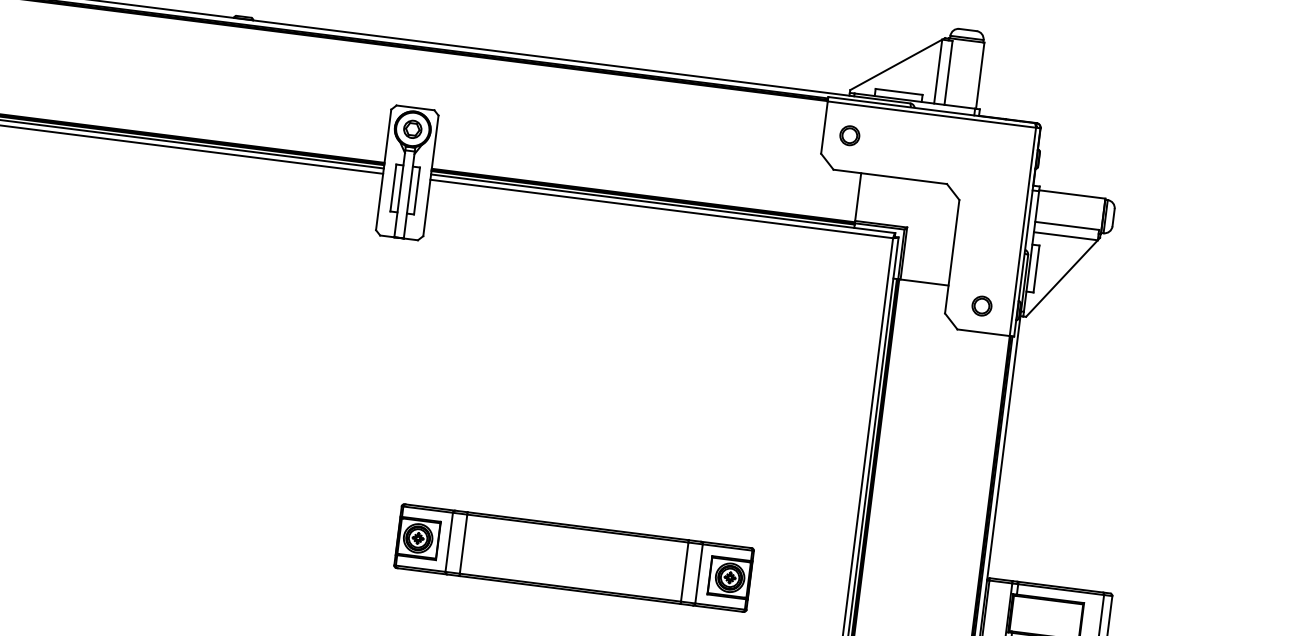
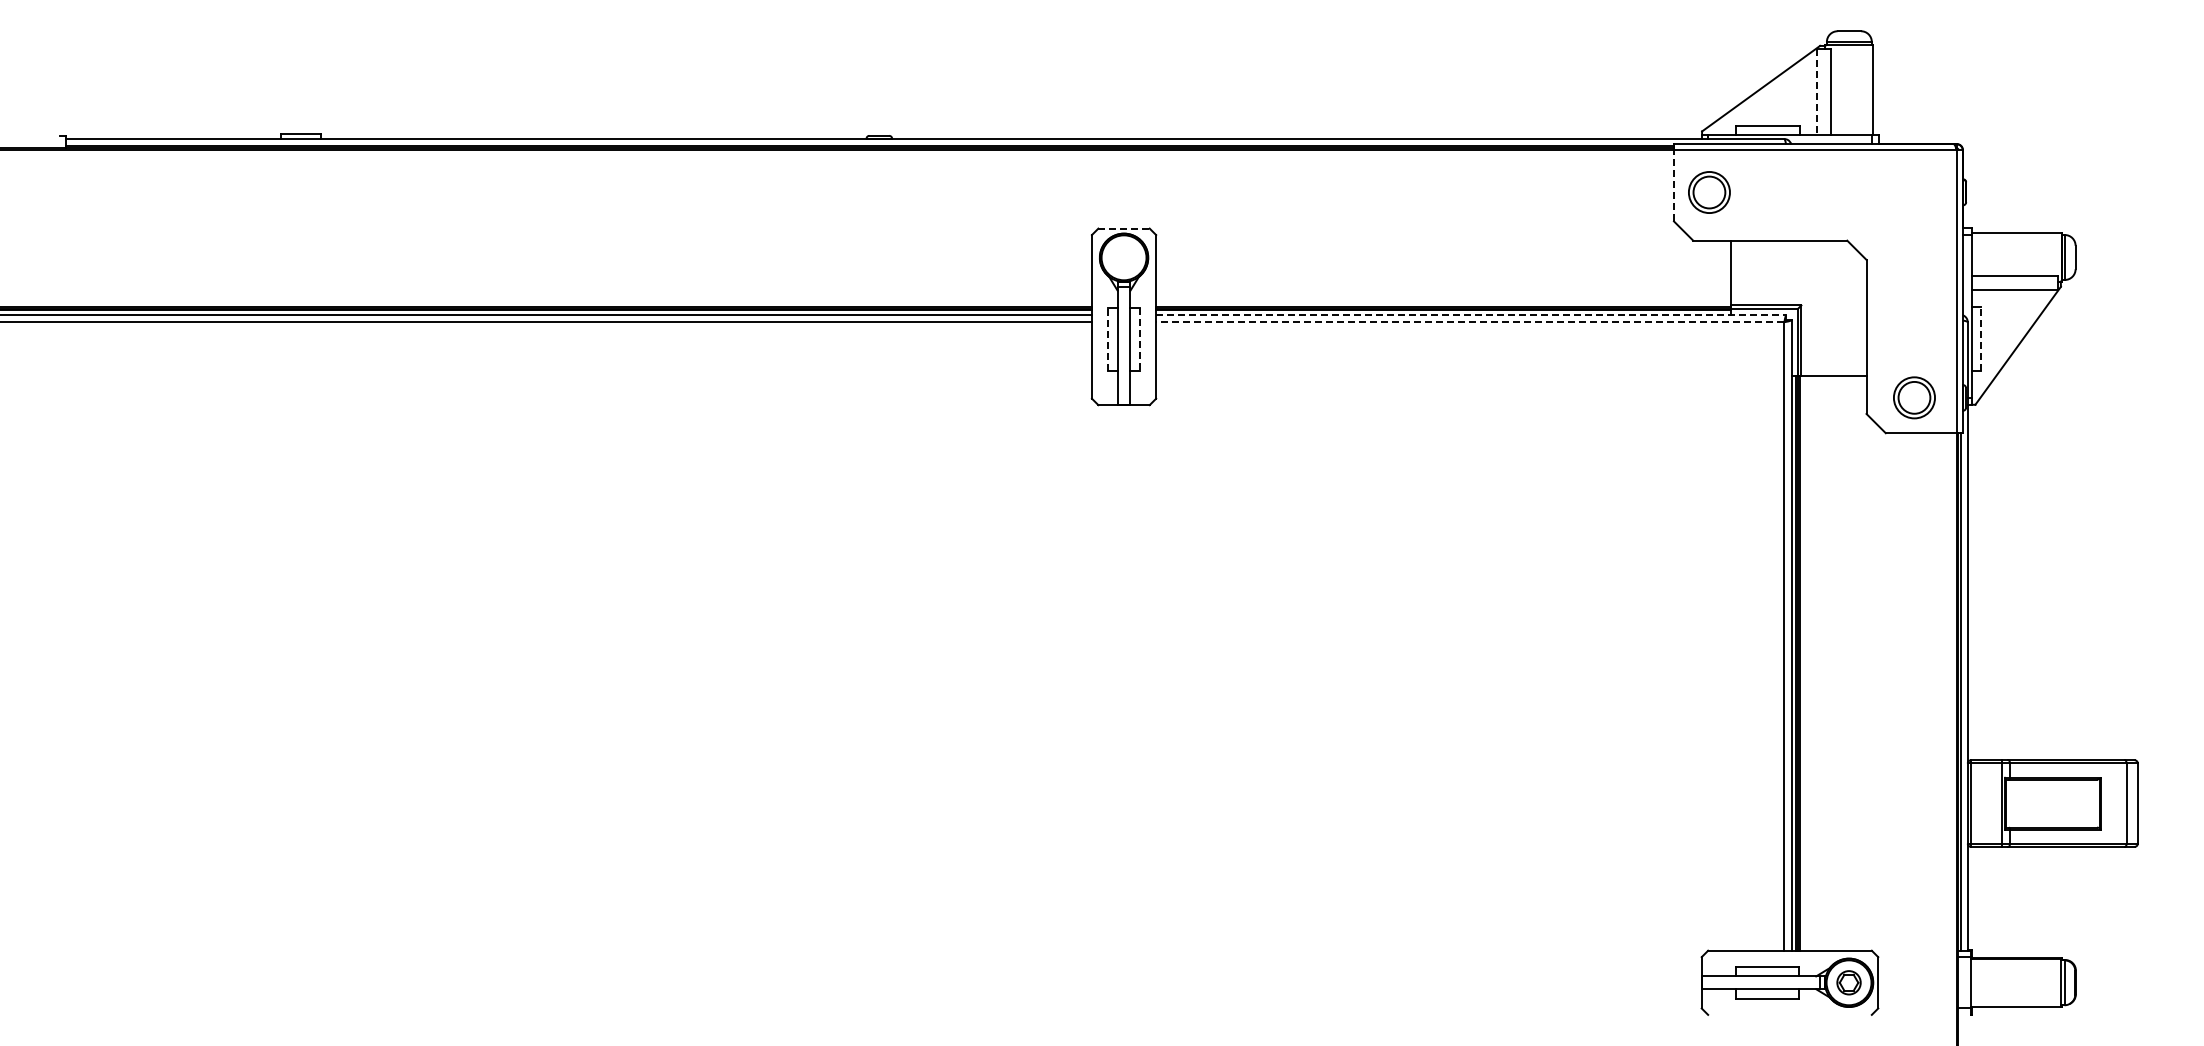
line: (938, 72) -> (1816, 92), solid -> dashed
line: (415, 107) -> (1124, 228), solid -> dashed
line: (824, 127) -> (1673, 185), solid -> dashed
part: (412, 129) -> (1123, 257), removed
part: (849, 135) -> (1708, 192), size x1.6
line: (393, 188) -> (1108, 339), solid -> dashed
line: (417, 191) -> (1140, 339), solid -> dashed
line: (663, 203) -> (1471, 314), solid -> dashed
line: (661, 209) -> (1469, 322), solid -> dashed
line: (1036, 269) -> (1981, 339), solid -> dashed
part: (981, 305) -> (1914, 397), size x1.6
part: (573, 558) -> (1411, 803), removed

